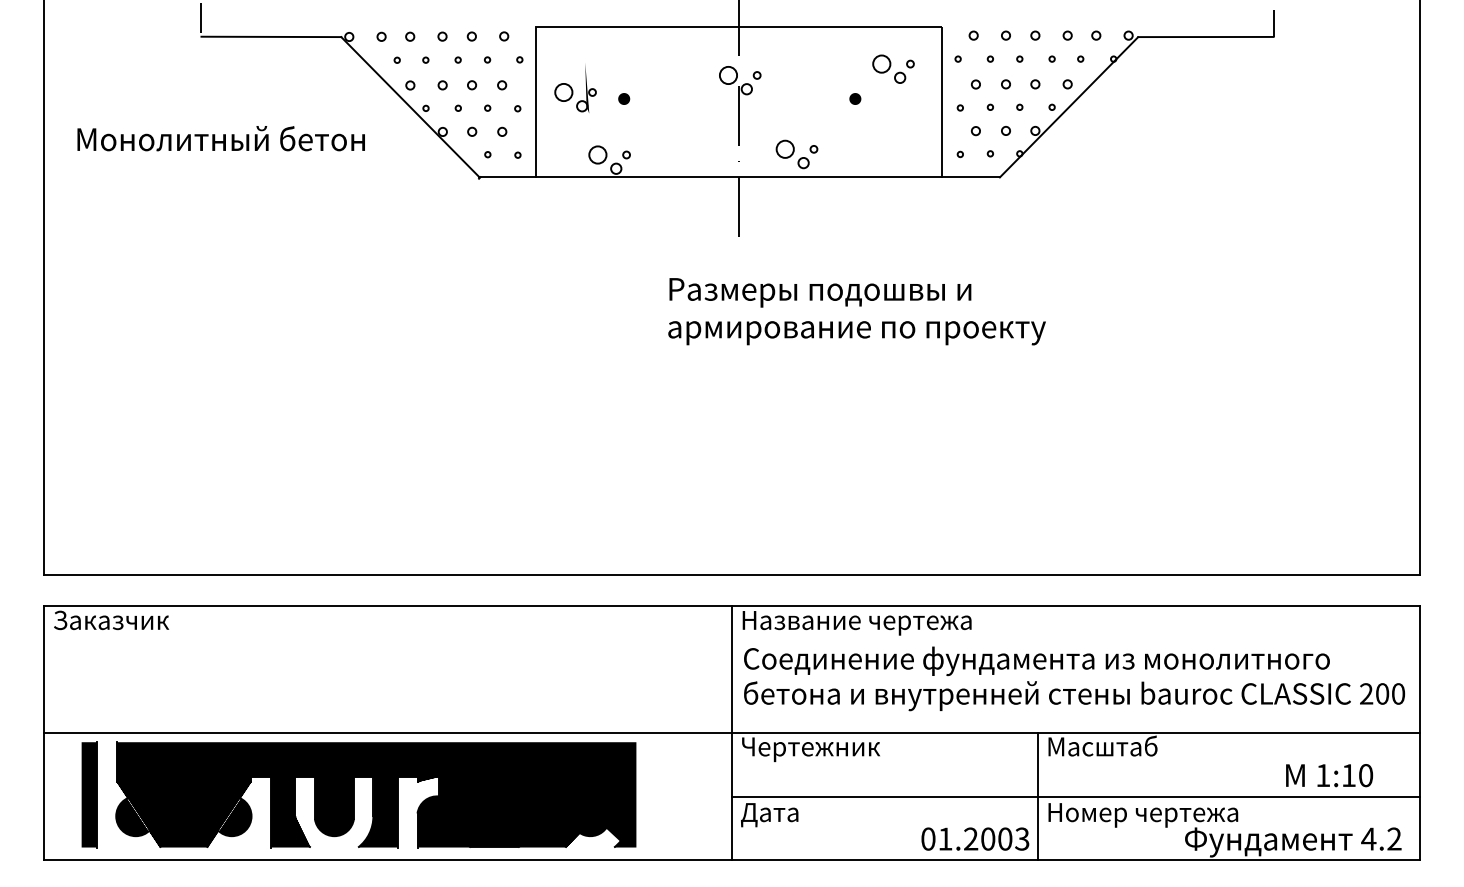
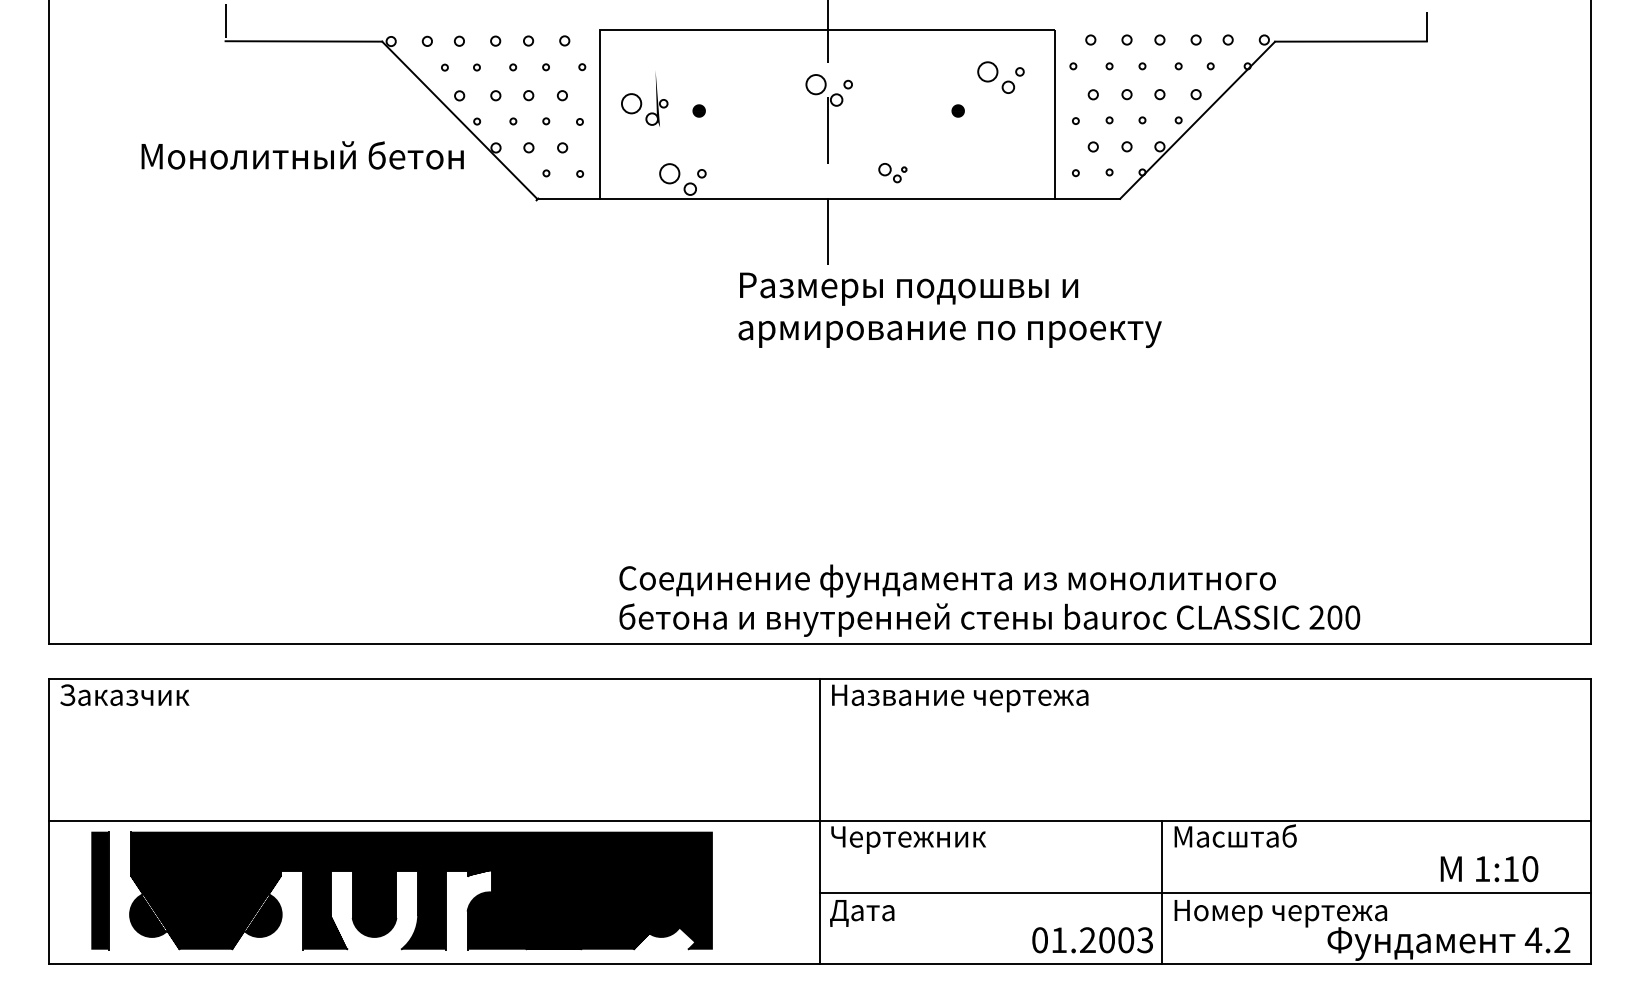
text: (221, 138) -> (302, 155), moved
part: (796, 153) -> (892, 172), size x0.6
text: (856, 310) -> (949, 309), moved
text: (1074, 678) -> (989, 600), moved

